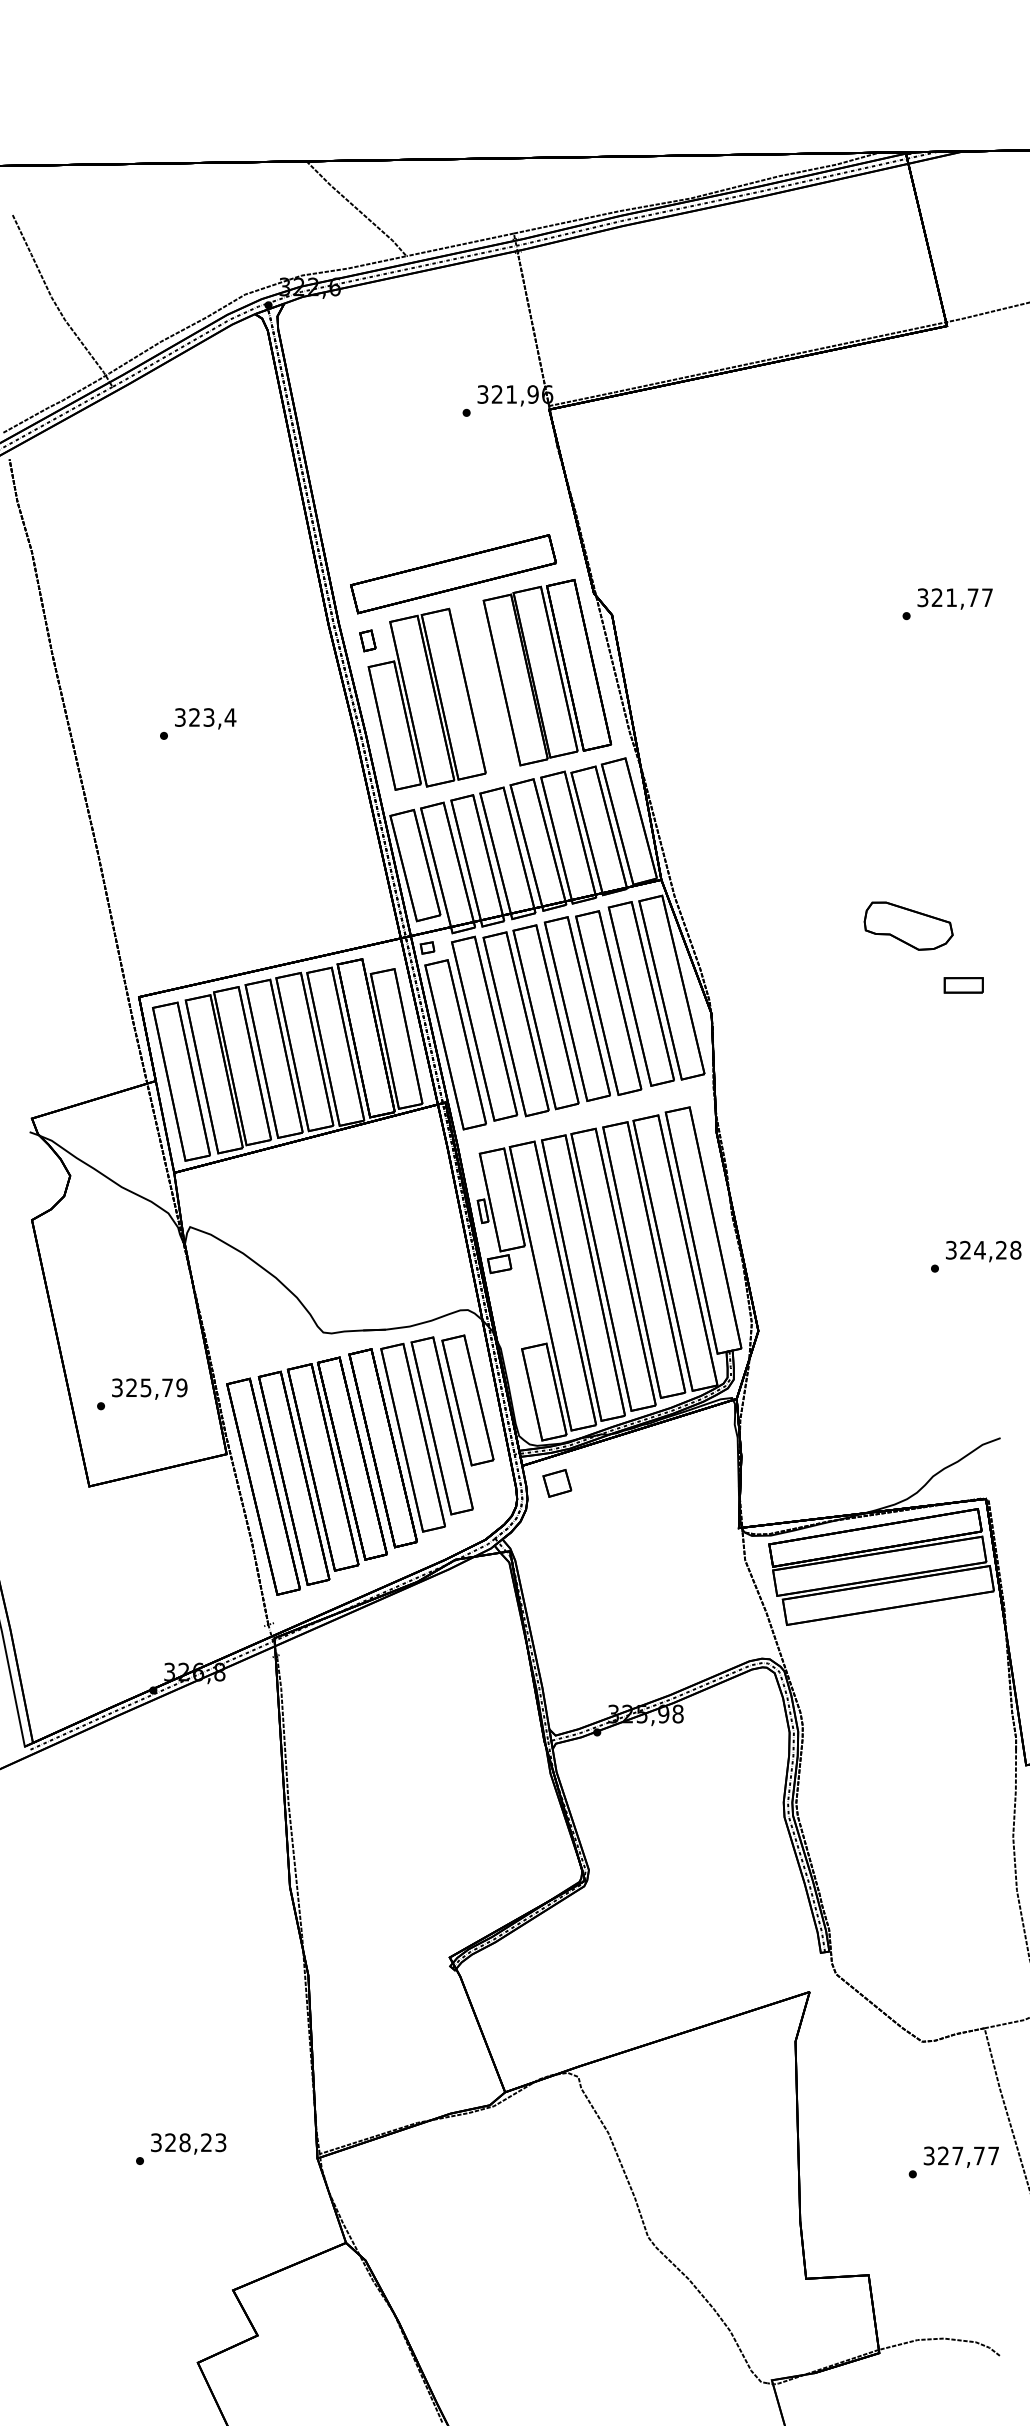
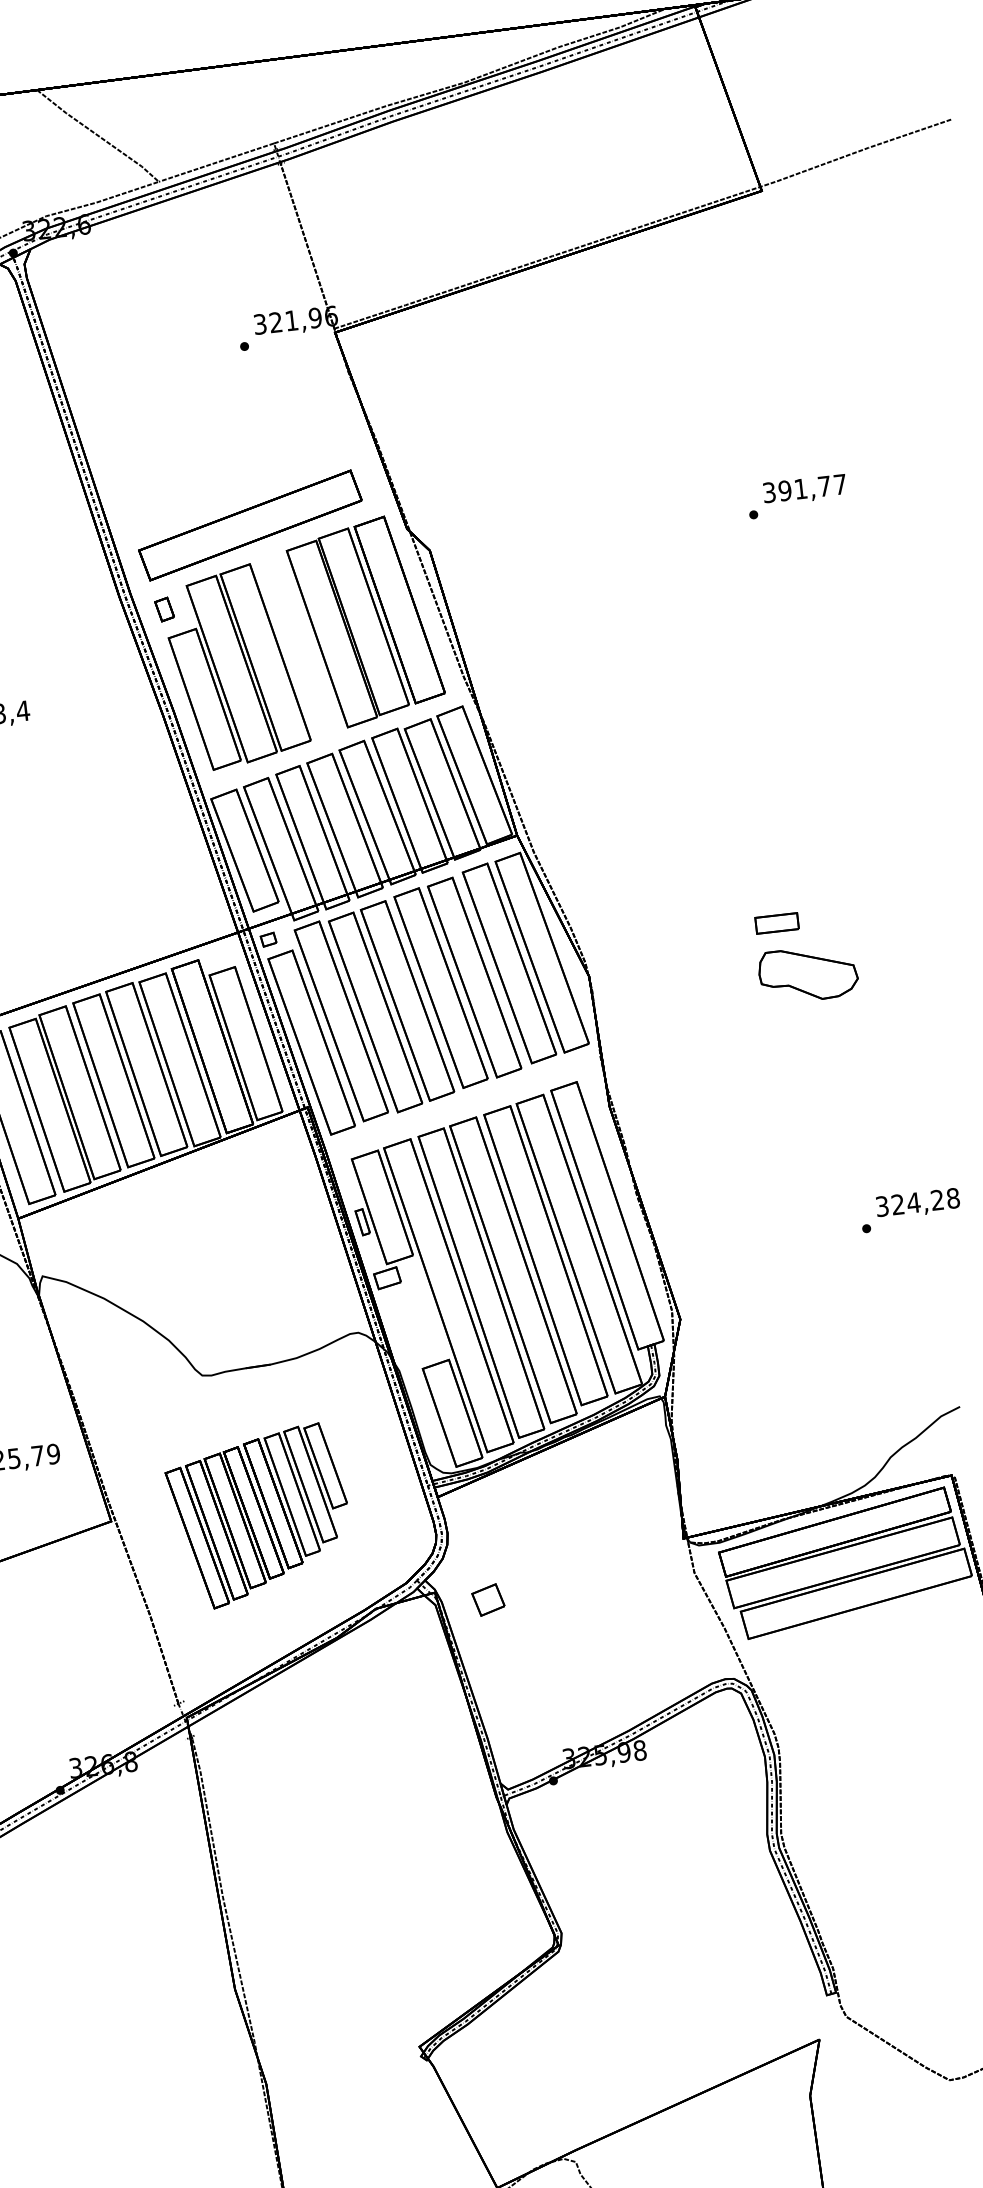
text: (936, 597) -> (784, 490), 321,77 -> 391,77
part: (908, 925) -> (808, 973), moved
part: (963, 985) -> (776, 923), moved
part: (360, 1464) -> (259, 1515), size x0.6
part: (557, 1483) -> (488, 1600), moved

